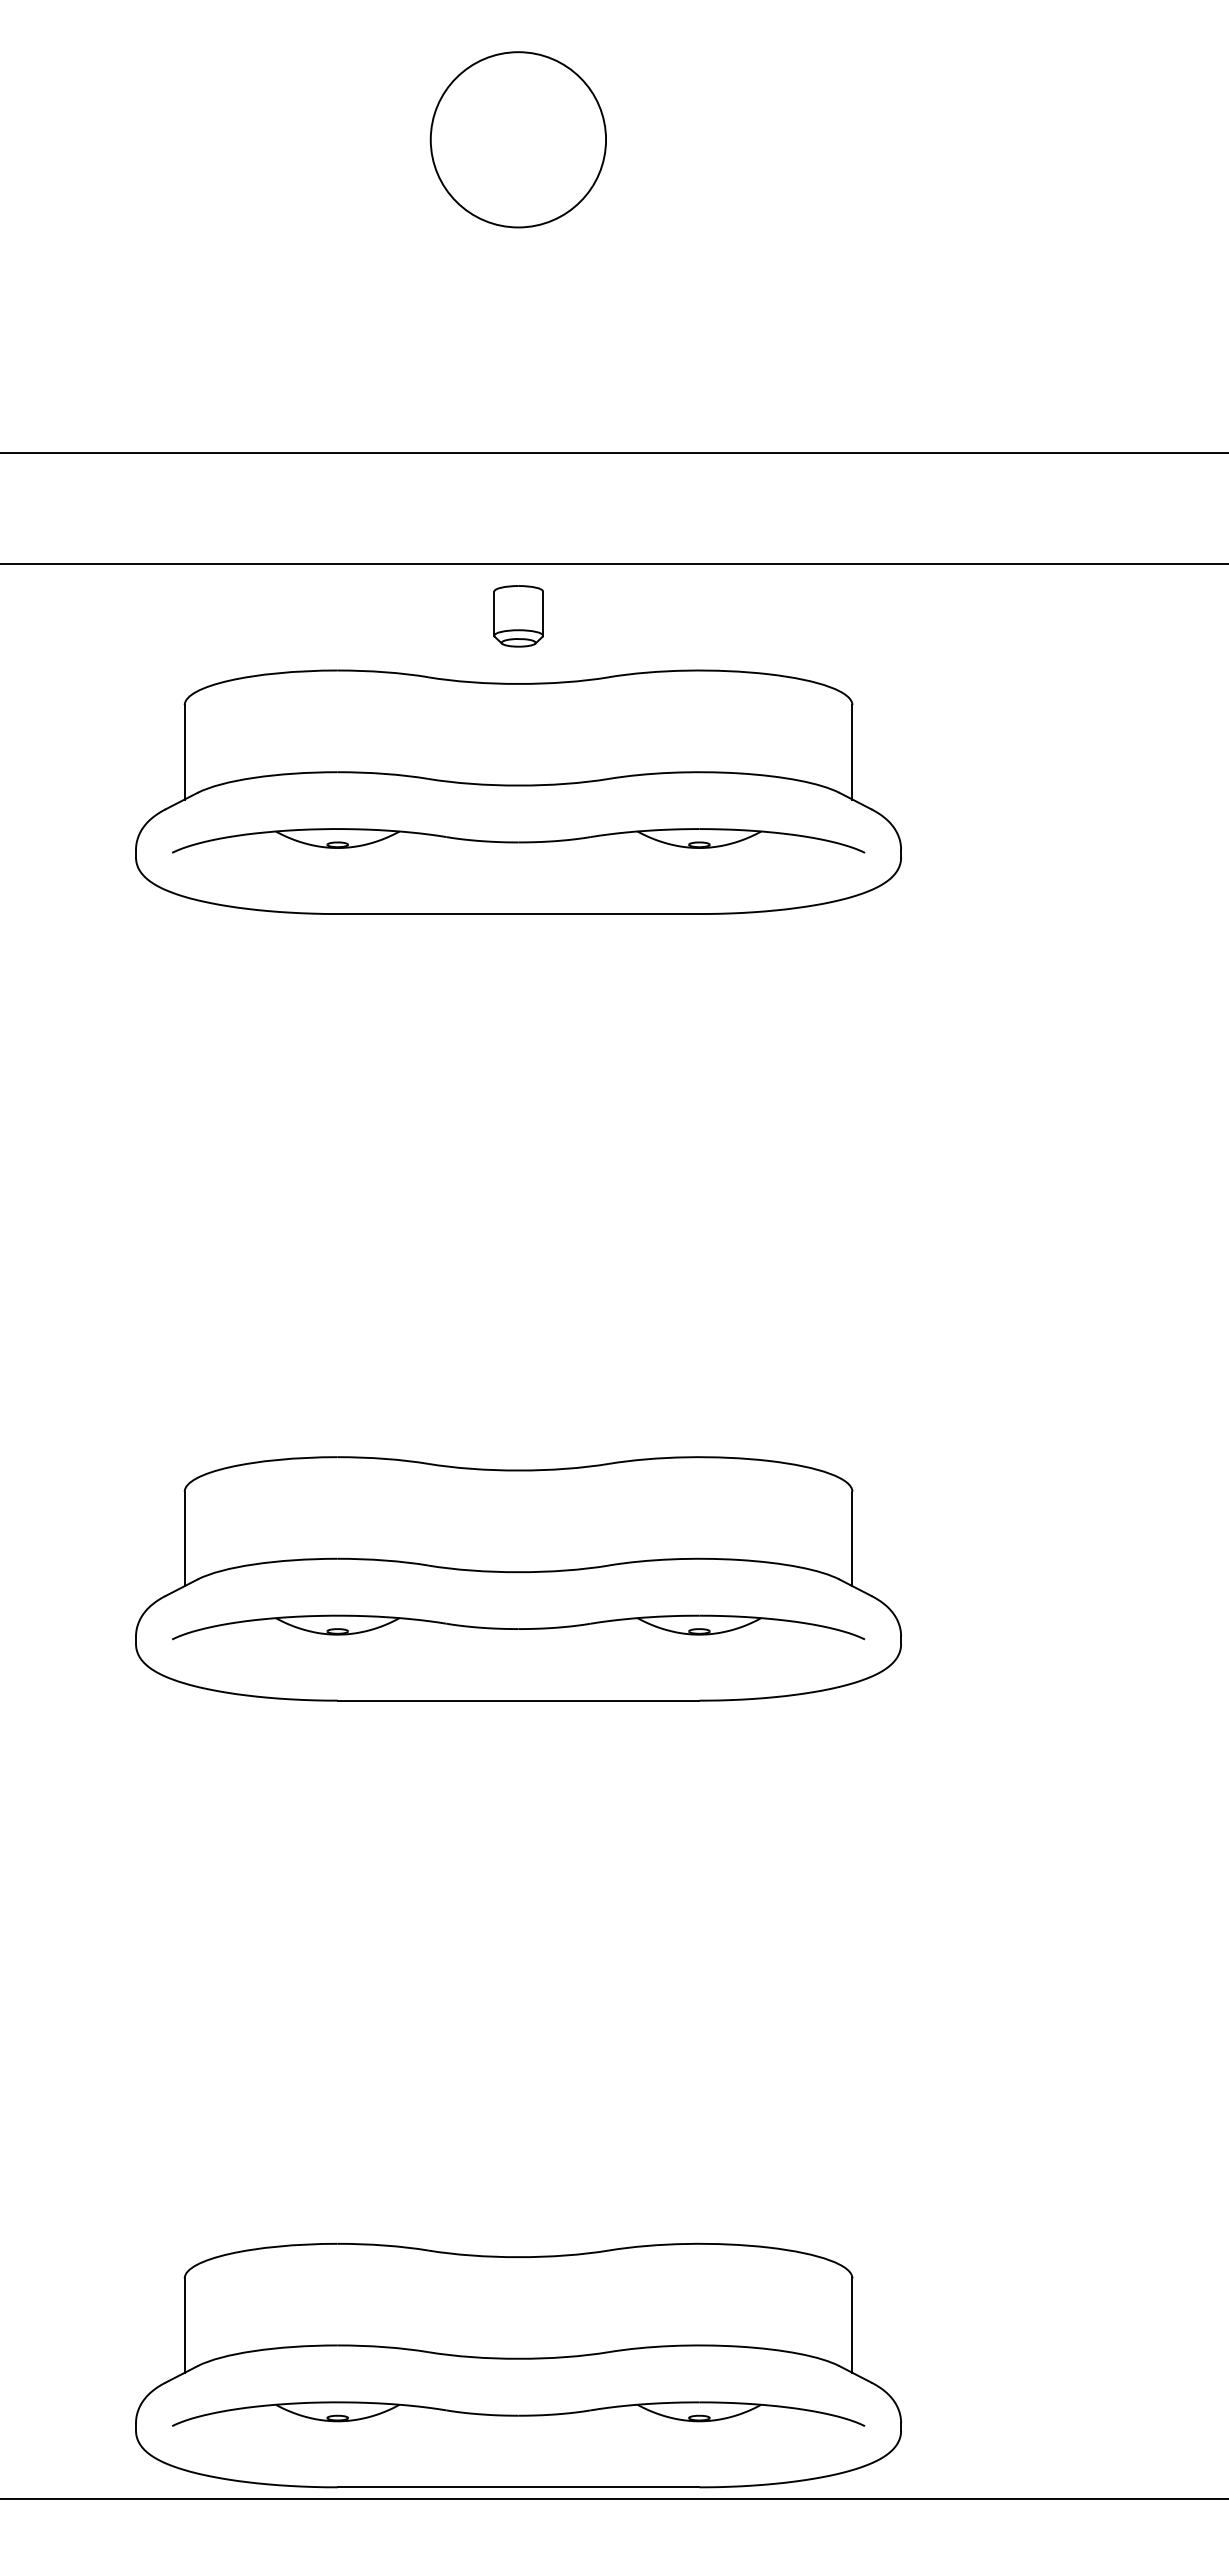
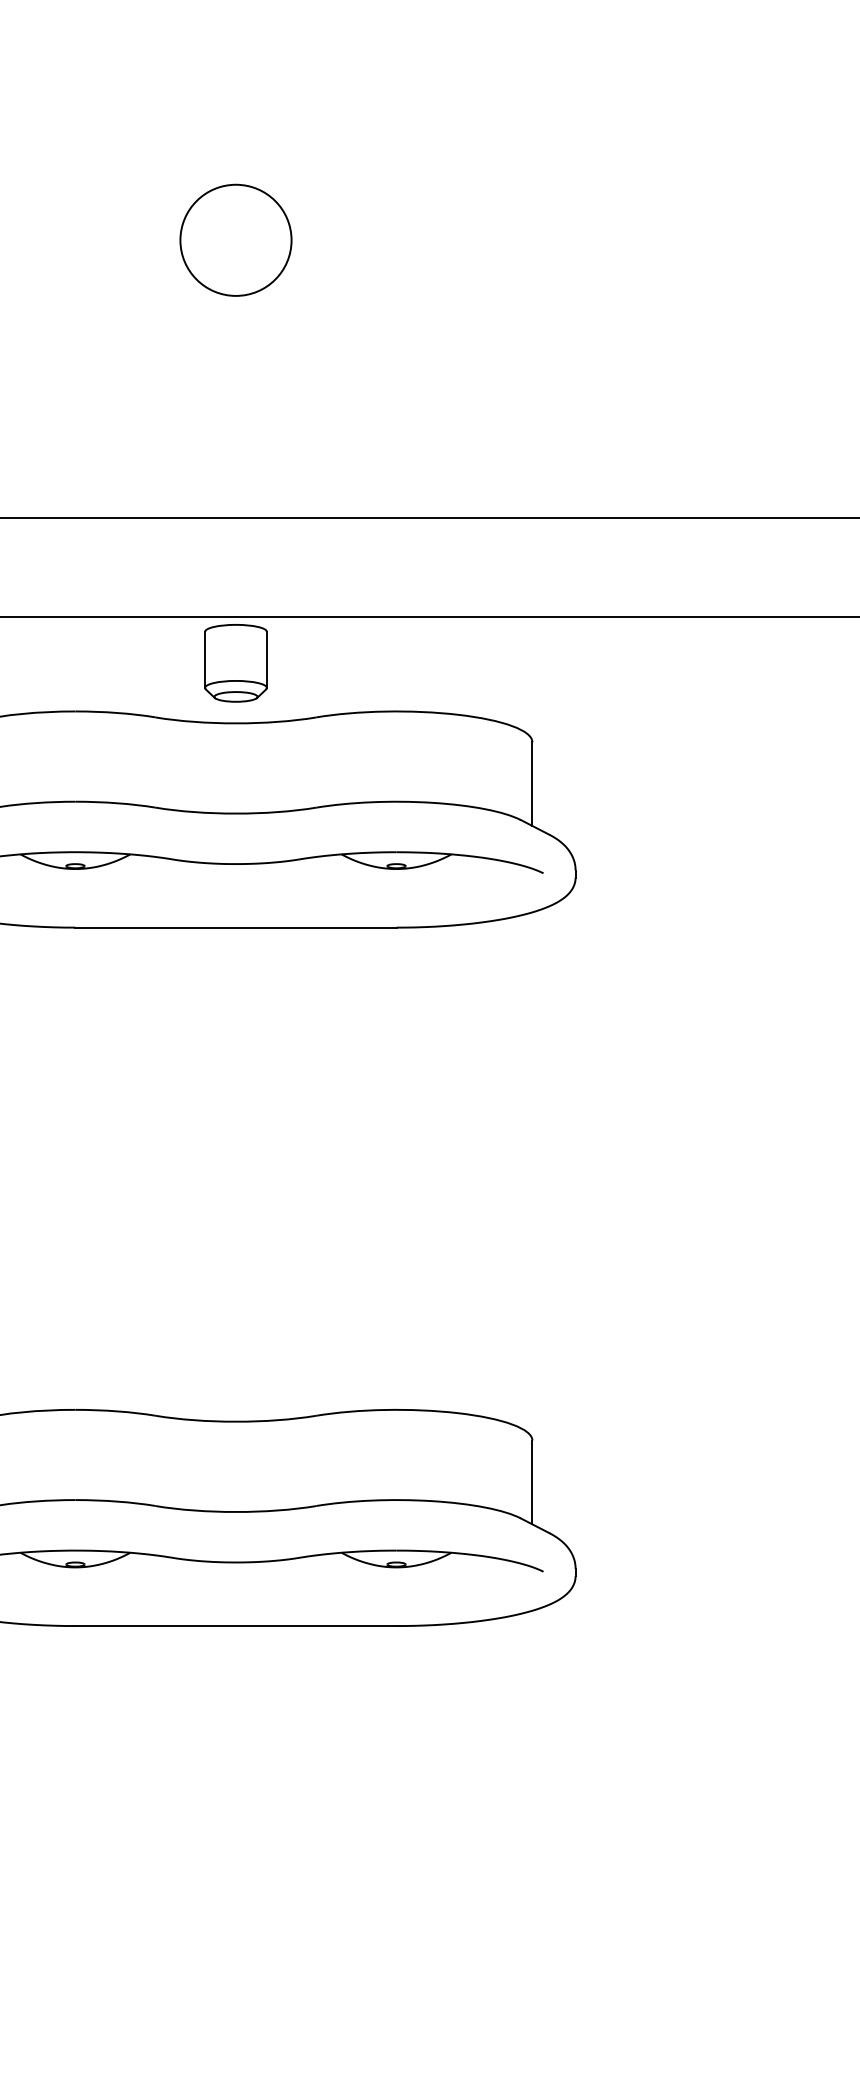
circle: (518, 139) -> (235, 240), size x0.71
part: (518, 616) -> (235, 663), size x1.43

